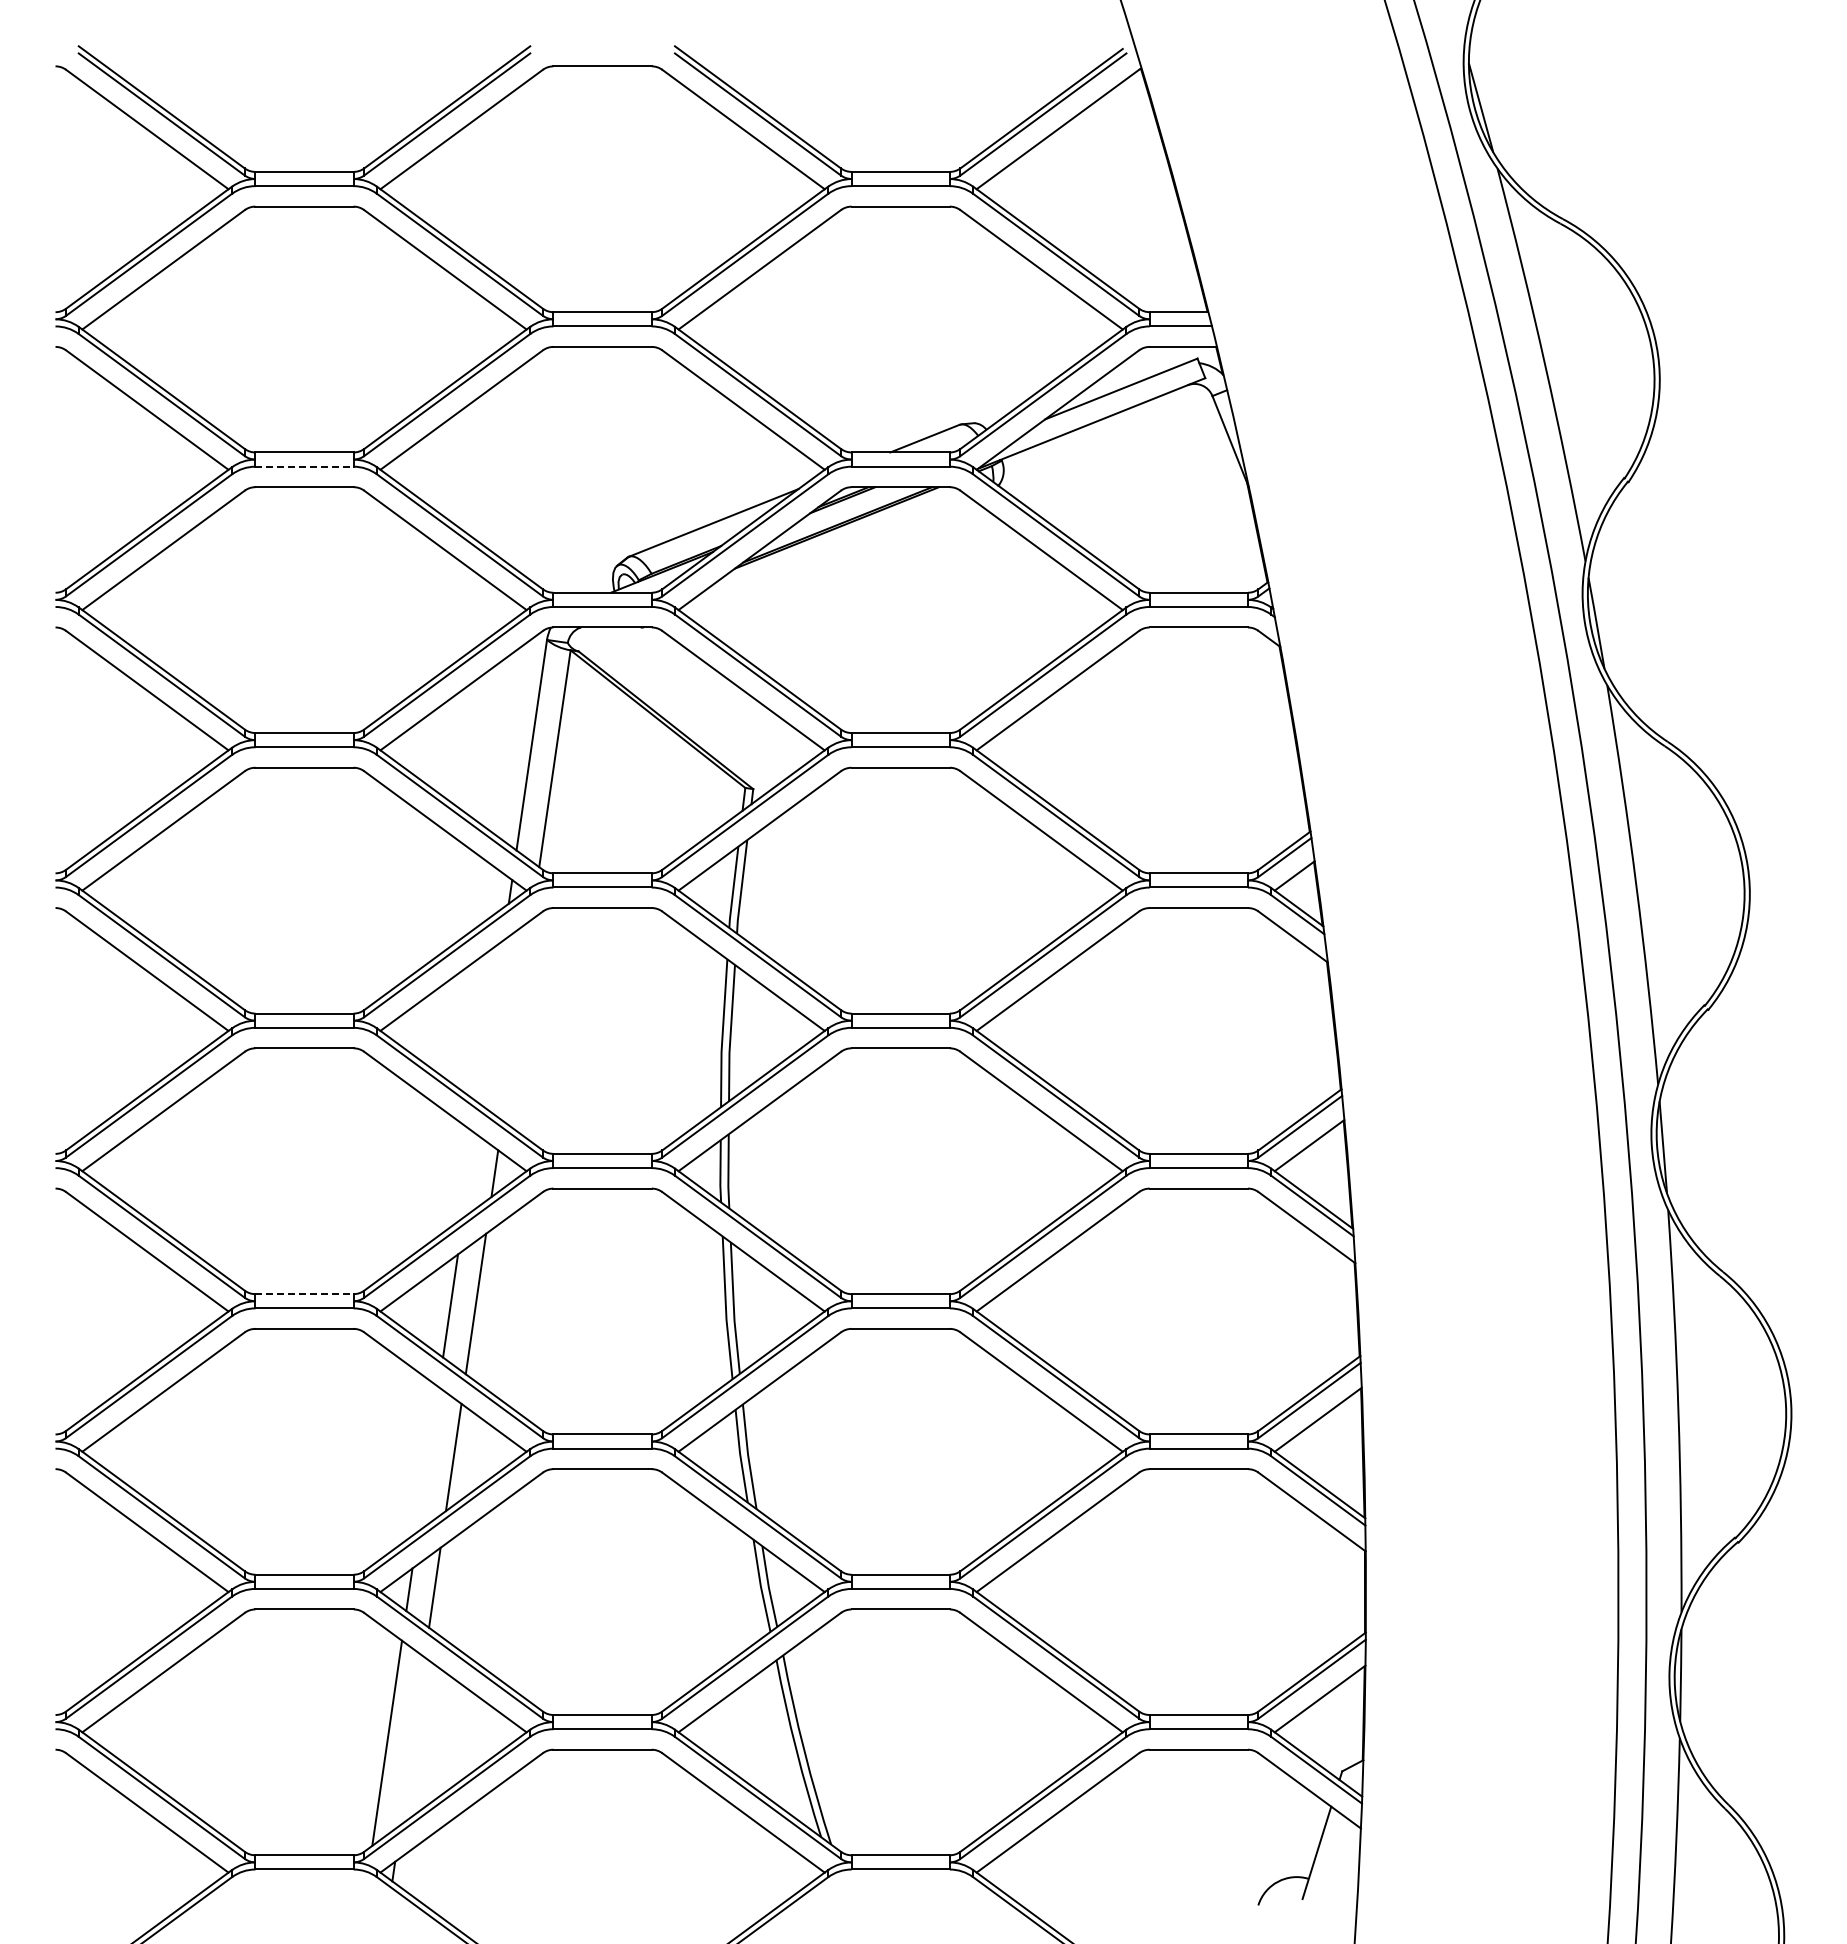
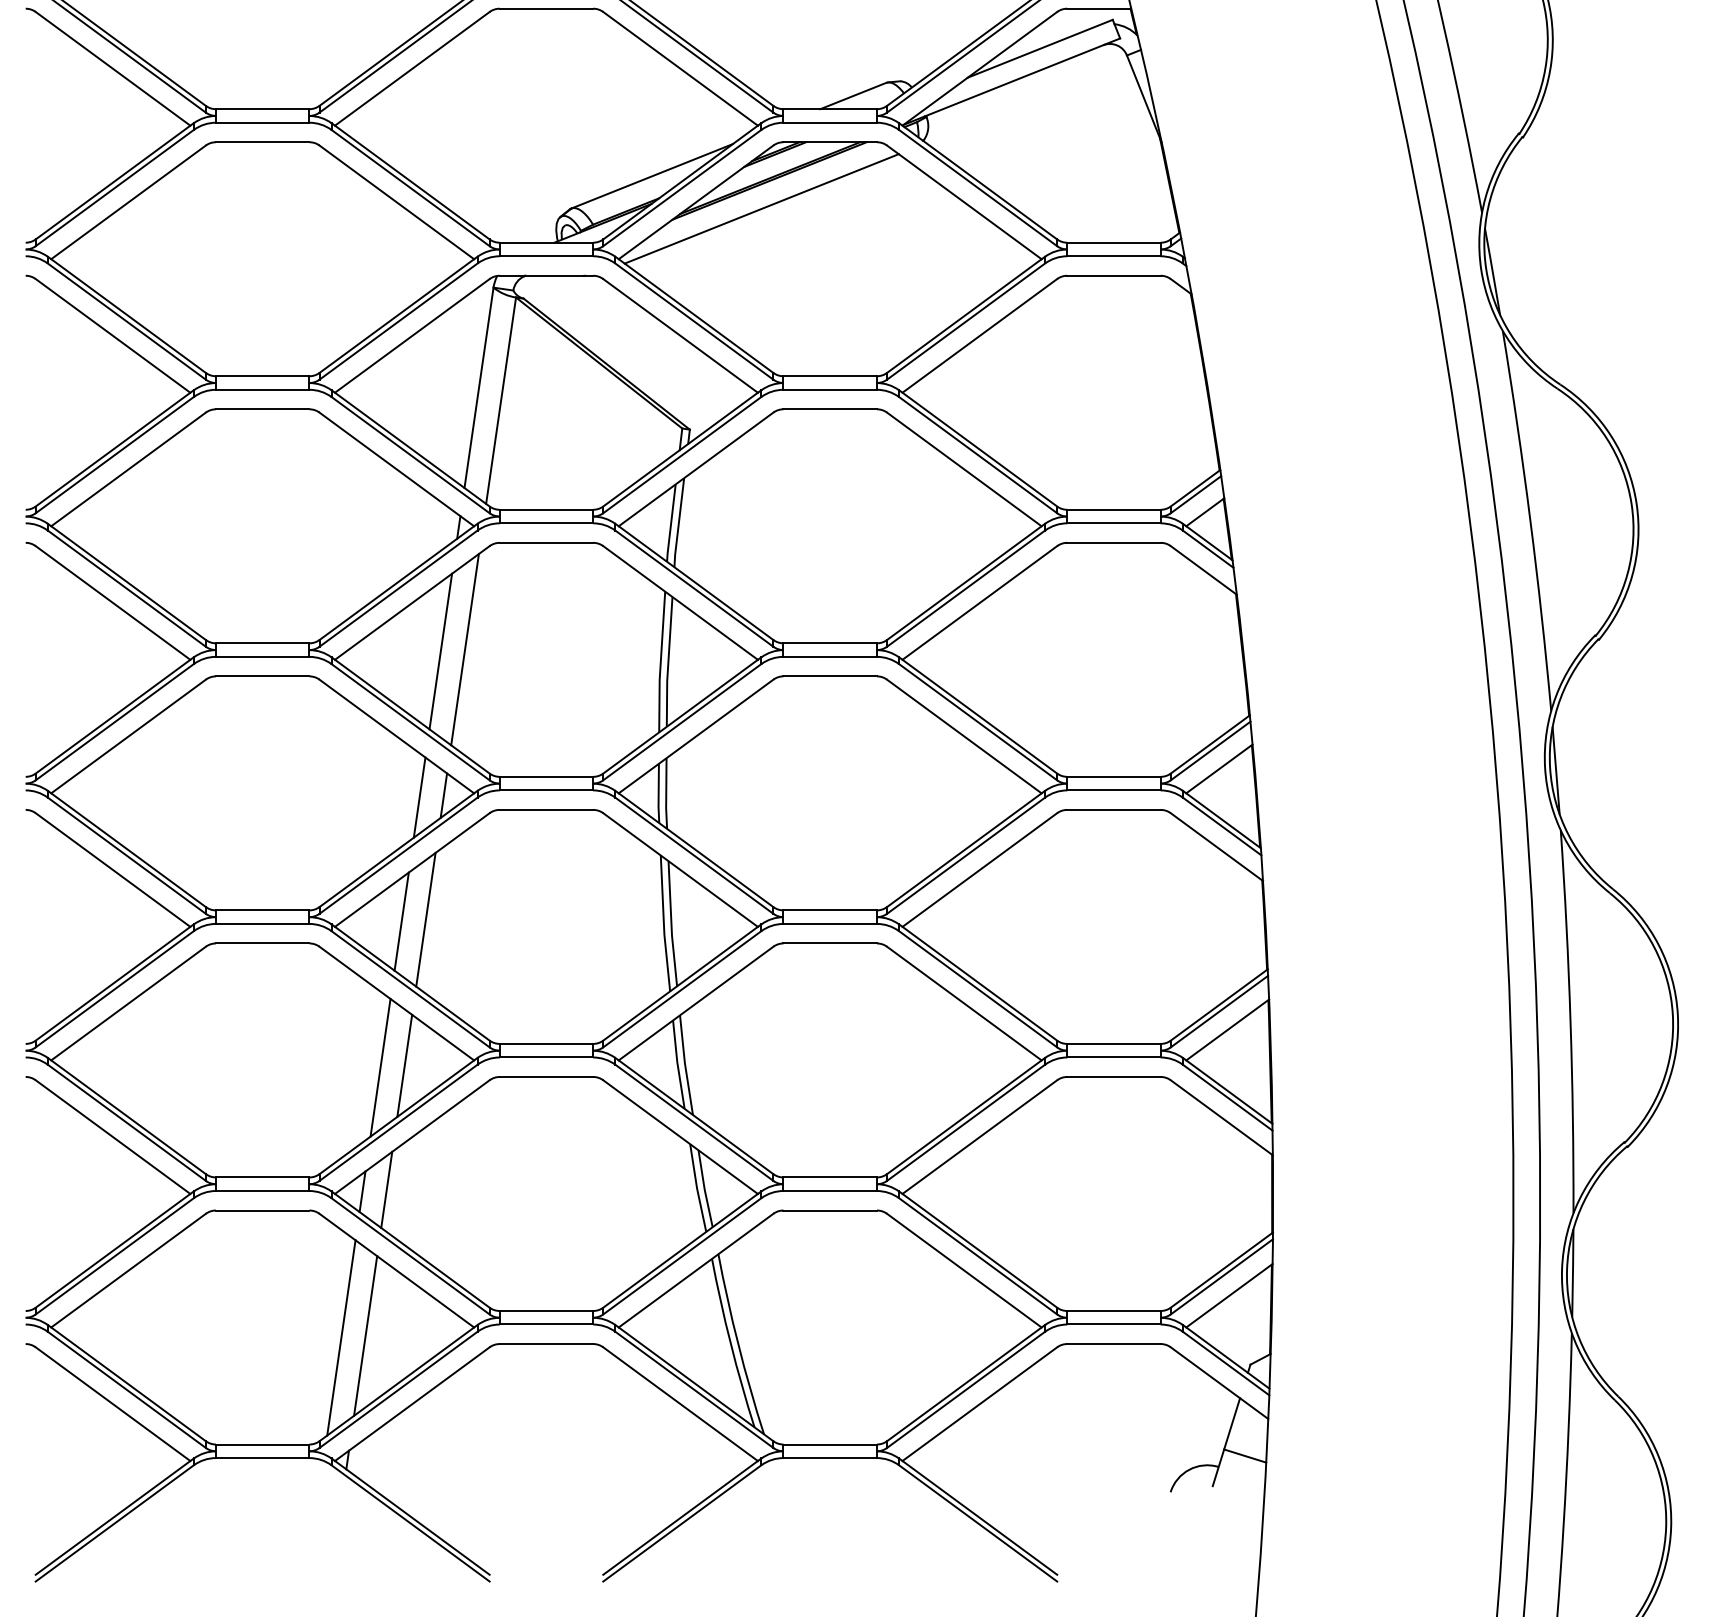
line: (304, 466) -> (262, 122), dashed -> solid
line: (828, 556) -> (761, 208), added
line: (516, 1019) -> (464, 648), added
line: (491, 1022) -> (440, 651), added
line: (469, 1175) -> (419, 797), added
line: (304, 1294) -> (262, 910), dashed -> solid
line: (427, 1459) -> (379, 1067), added
line: (412, 1741) -> (365, 1336), added
line: (1336, 1867) -> (1245, 1456), added

